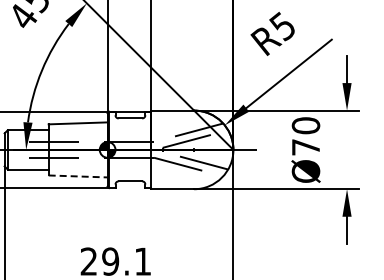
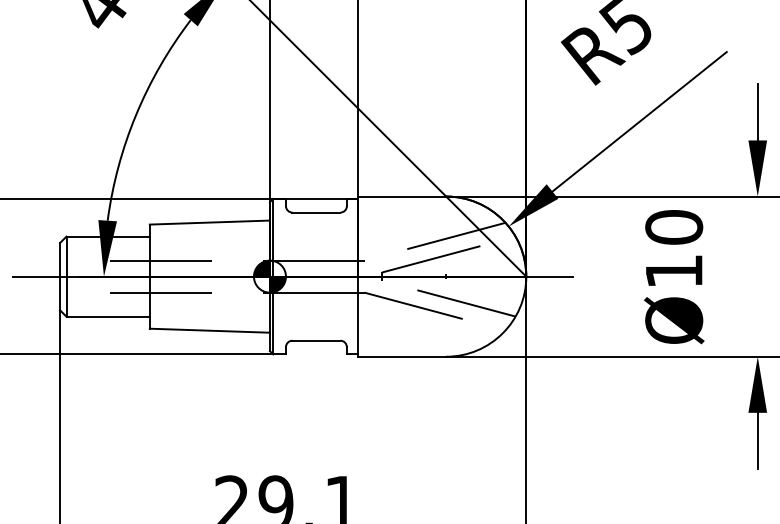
text: (305, 147) -> (673, 271), Ø70 -> Ø10
line: (78, 176) -> (210, 330), dashed -> solid

